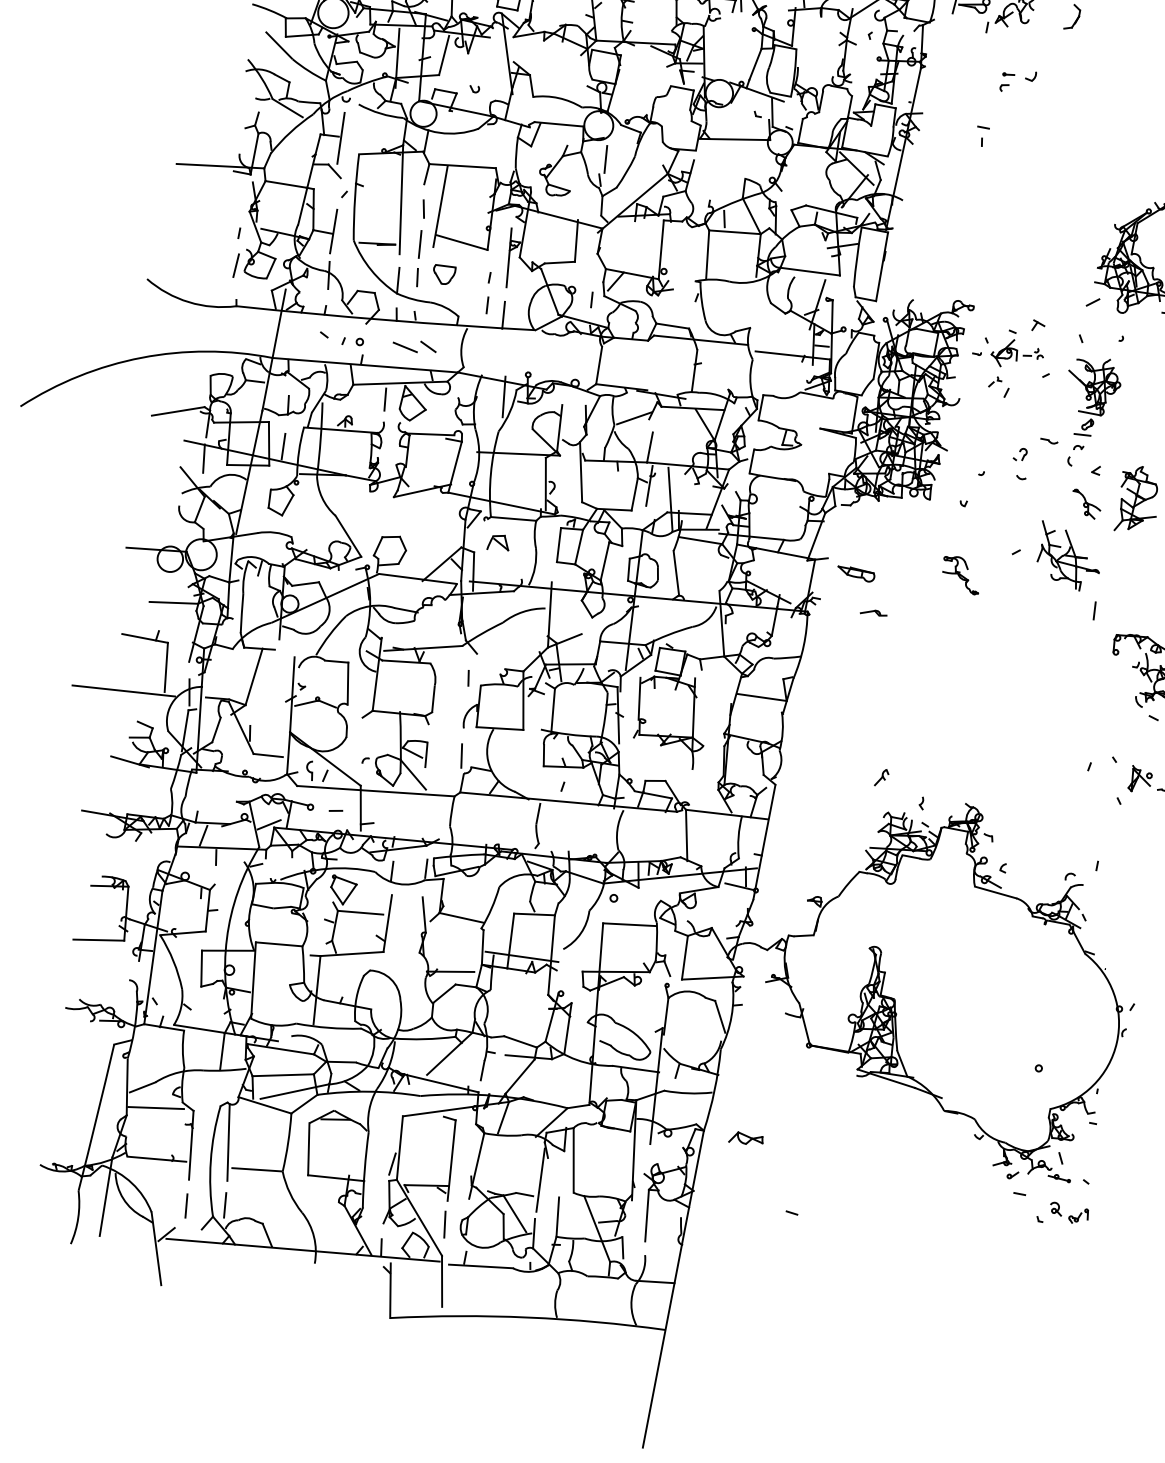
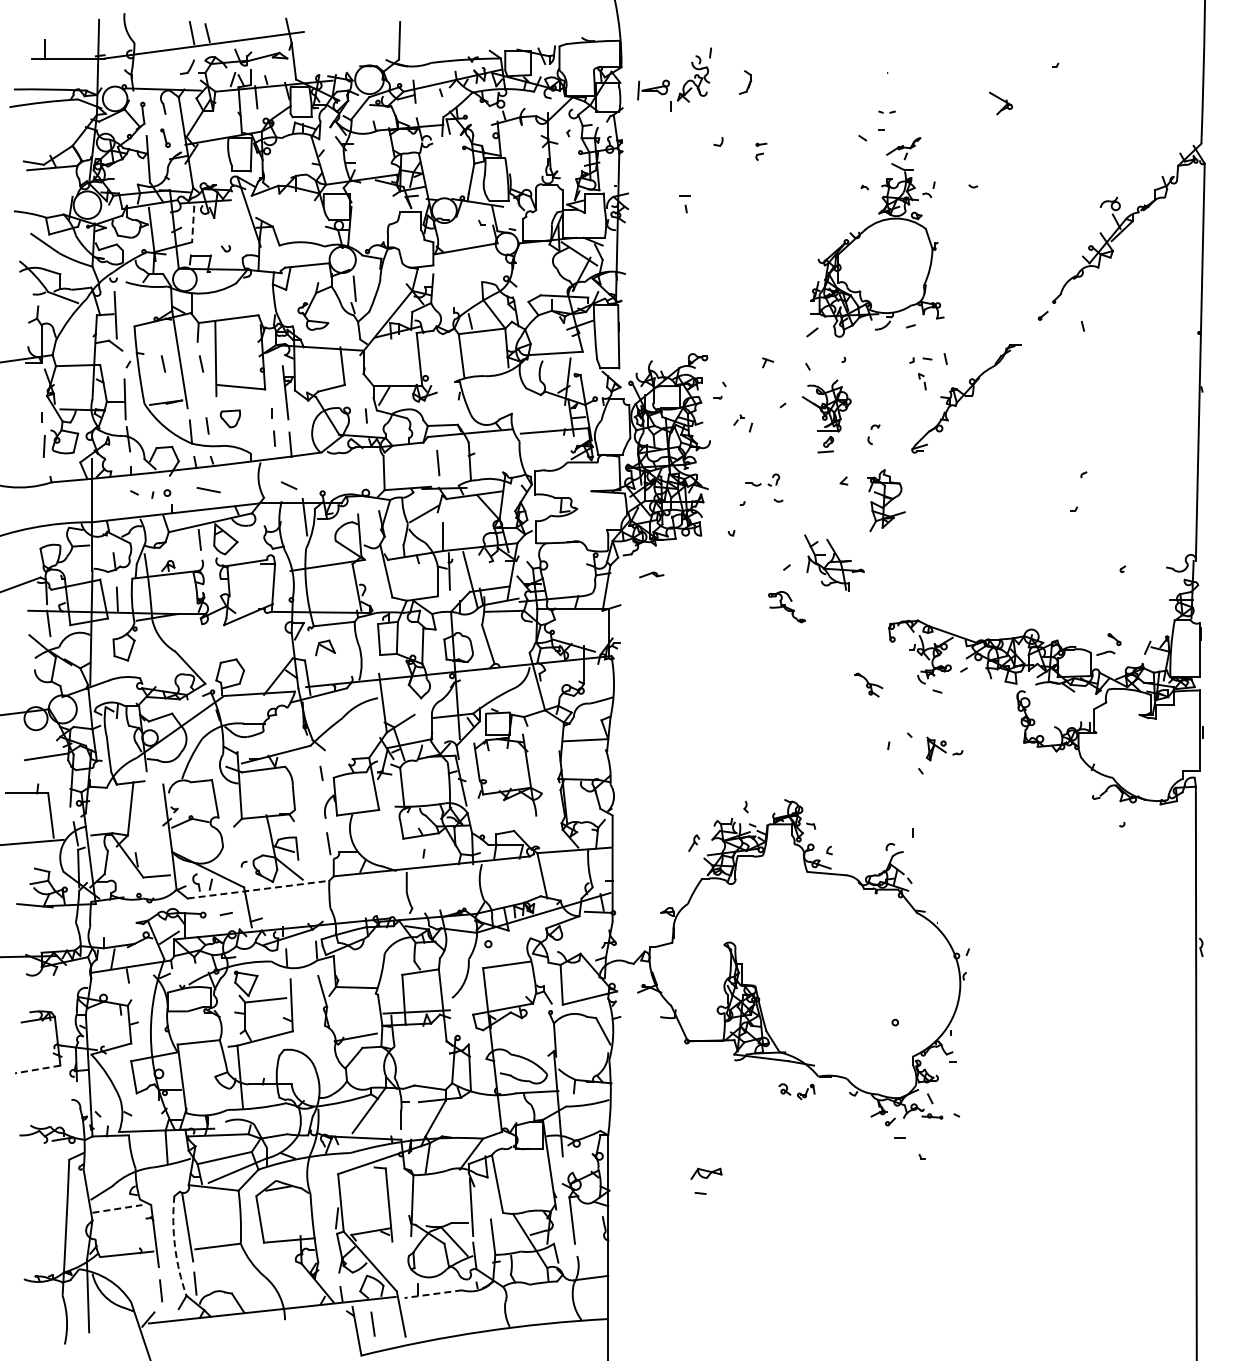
line: (444, 56) -> (193, 224), solid -> dashed
part: (1007, 82) -> (761, 151), moved
line: (382, 200) -> (163, 363), added
line: (420, 244) -> (438, 463), moved
line: (428, 346) -> (289, 485), moved
part: (1018, 350) -> (754, 387), removed
part: (1049, 441) -> (753, 484), moved
part: (1074, 455) -> (873, 434), moved
part: (1085, 503) -> (868, 684), moved
part: (855, 572) -> (647, 613), removed
part: (960, 575) -> (786, 607), moved
line: (1094, 609) -> (866, 605), removed
part: (873, 612) -> (651, 574), moved
part: (882, 777) -> (694, 842), moved
line: (375, 791) -> (258, 889), solid -> dashed
line: (98, 940) -> (37, 1069), solid -> dashed
line: (156, 1107) -> (117, 1208), solid -> dashed
part: (746, 1139) -> (706, 1173), moved
arc: (211, 1160) -> (175, 1246), solid -> dashed
part: (1068, 1213) -> (796, 1091), moved
line: (444, 1223) -> (372, 1323), moved
line: (480, 1266) -> (432, 1294), solid -> dashed

